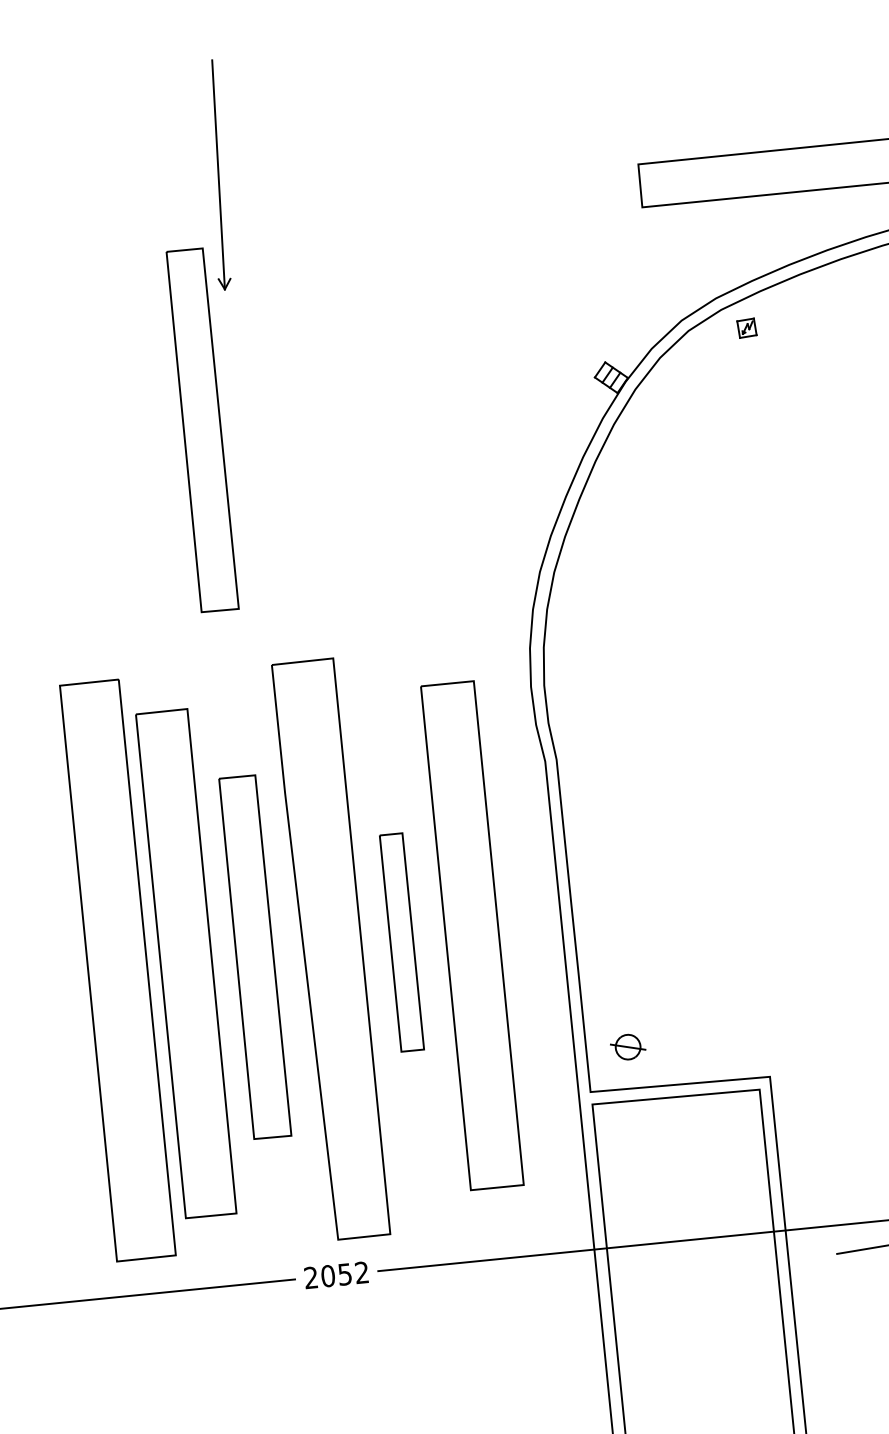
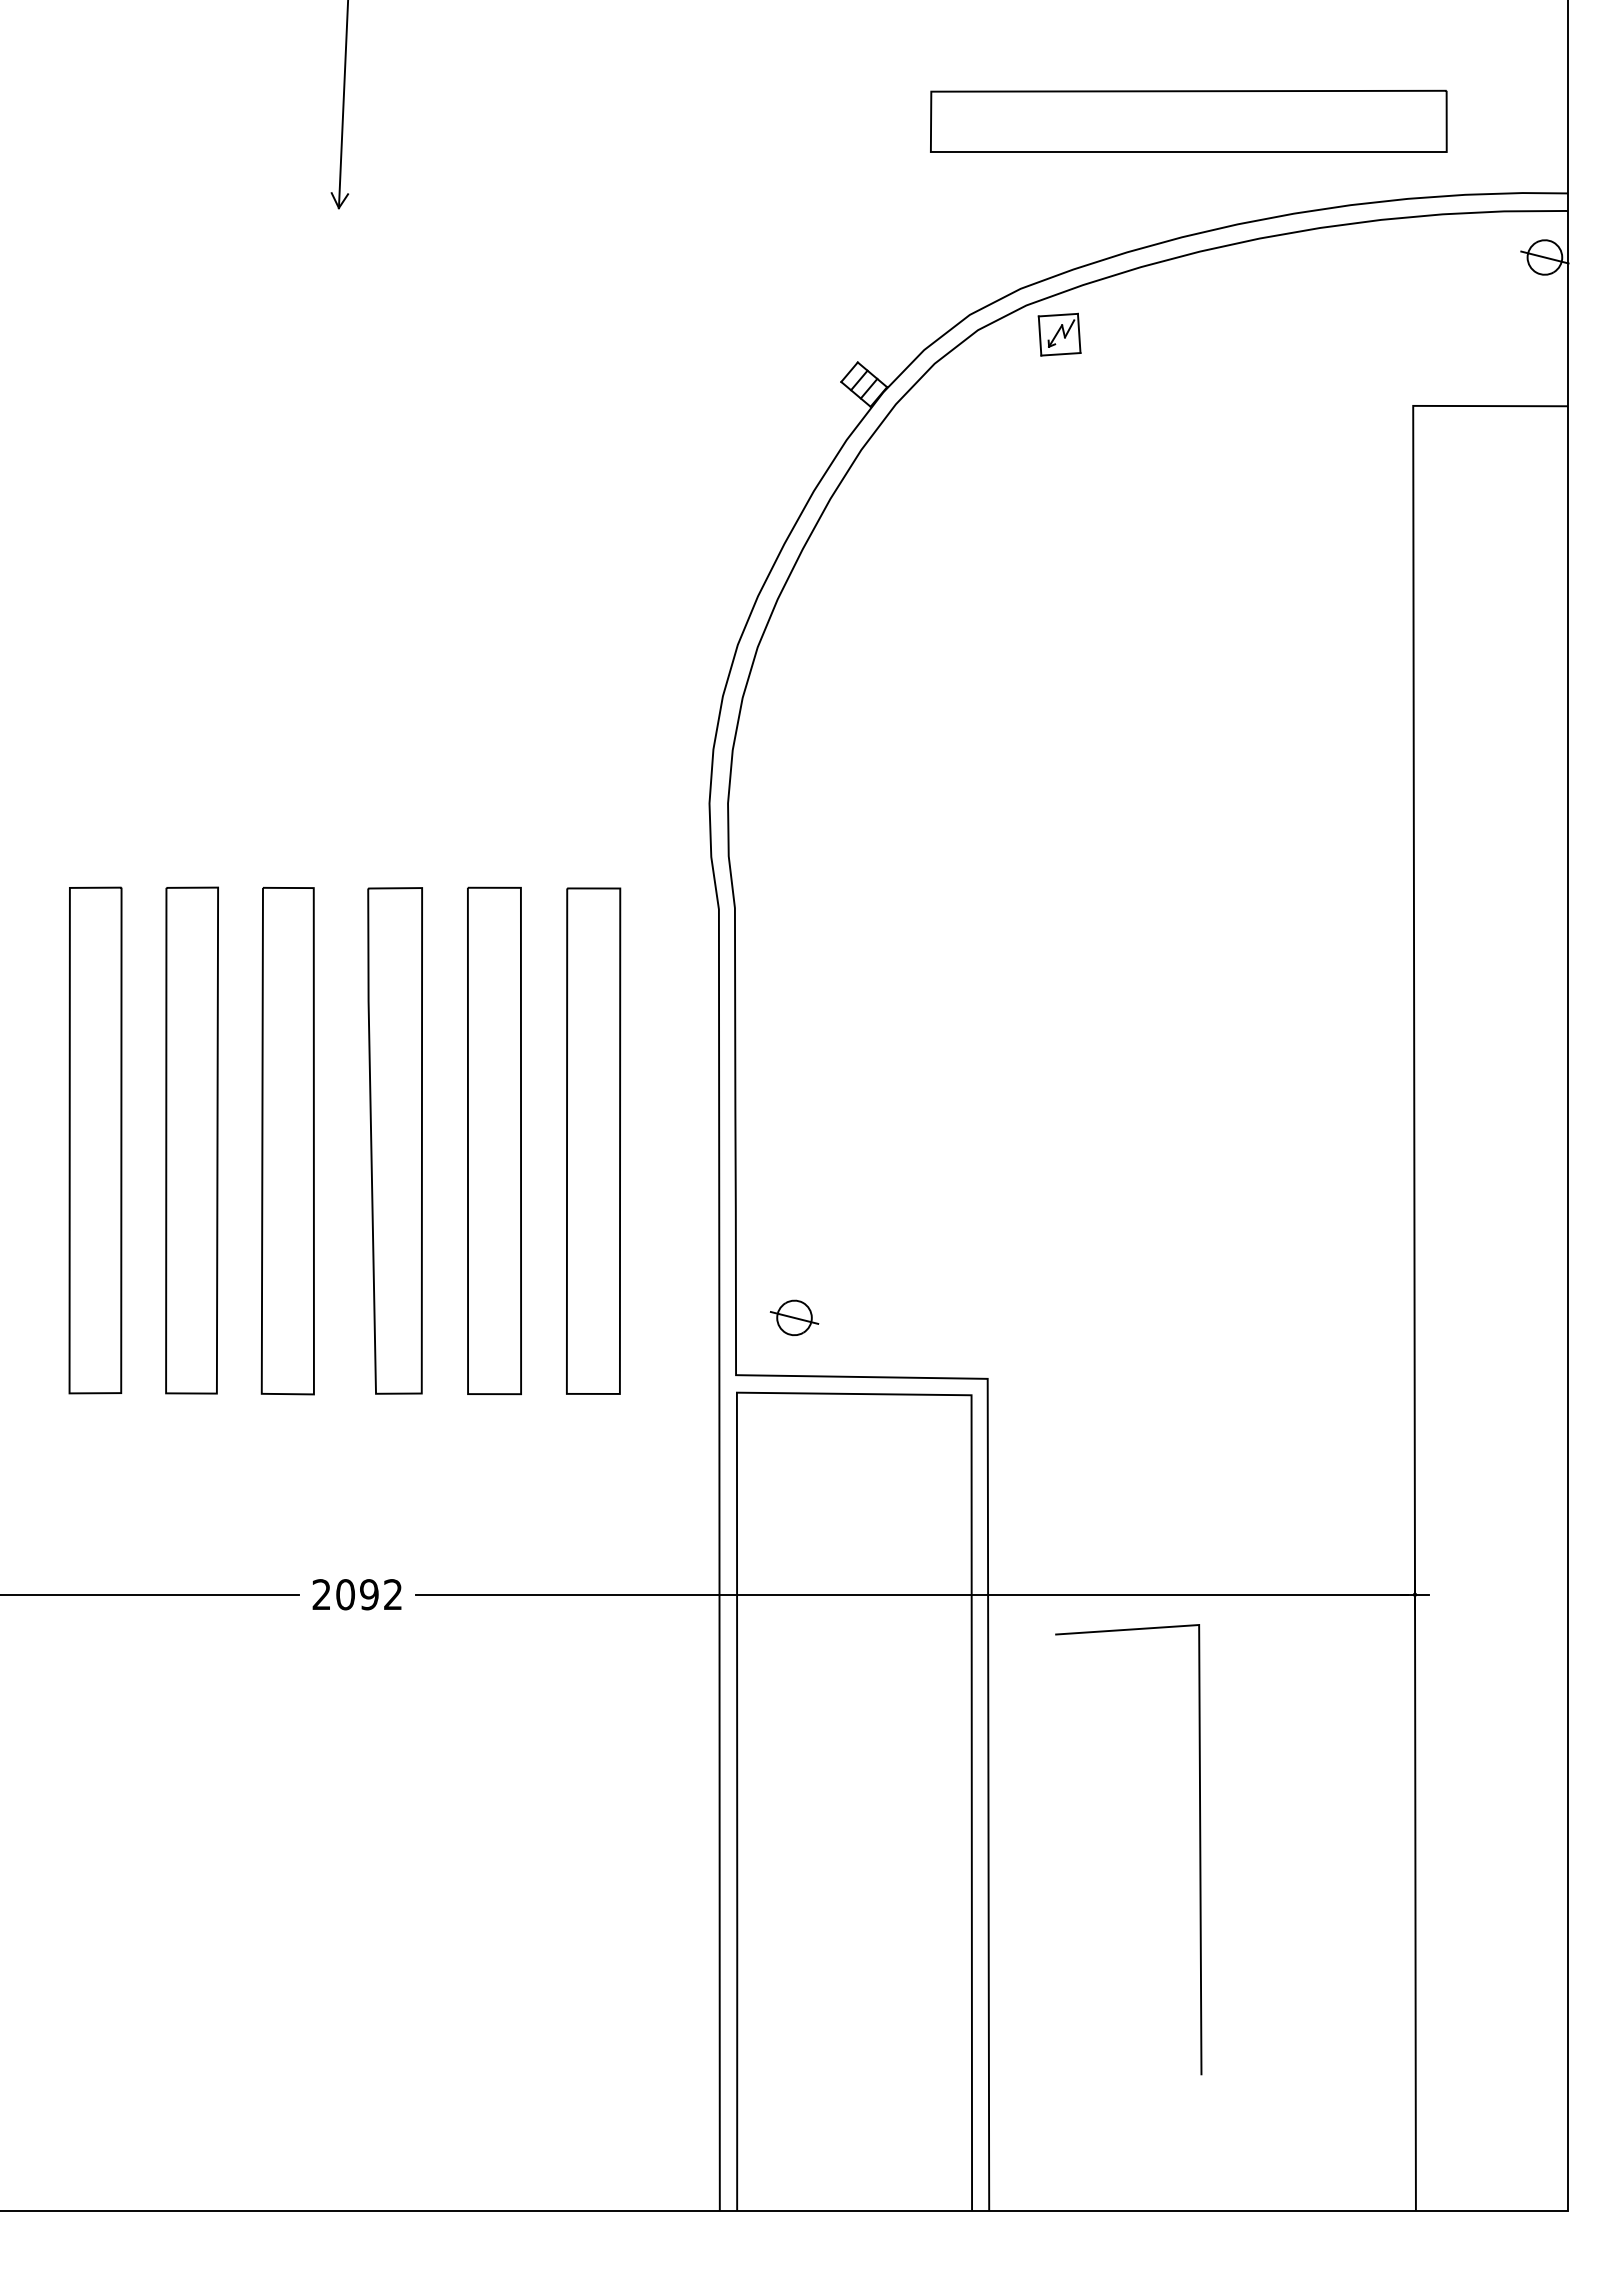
part: (746, 328) -> (1059, 334), size x1.67
part: (202, 430) -> (287, 401), removed
part: (472, 935) -> (593, 1140), size x0.71
part: (401, 942) -> (494, 1140), size x1.67
part: (330, 949) -> (394, 1140), size x0.62
part: (186, 963) -> (191, 1140), size x0.71
part: (117, 970) -> (95, 1140), size x0.62
text: (345, 1274) -> (369, 1594), 2052 -> 2092

